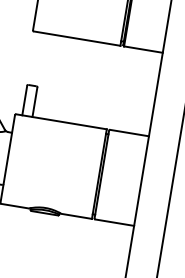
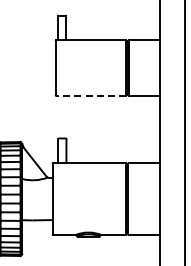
line: (77, 38) -> (91, 95), solid -> dashed

